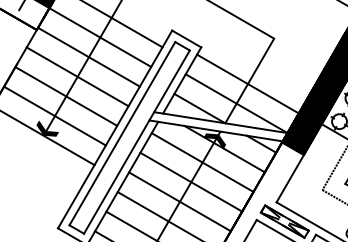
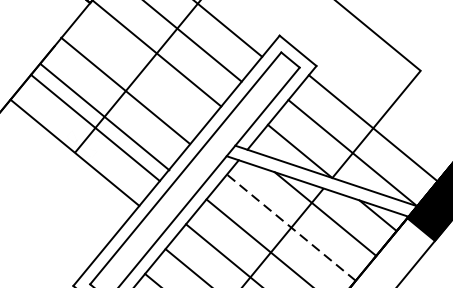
line: (77, 76) -> (125, 90), moved
line: (66, 96) -> (105, 117), moved
fill: (47, 128) -> (82, 143), removed
fill: (214, 141) -> (312, 200), removed
line: (202, 162) -> (291, 227), solid -> dashed

